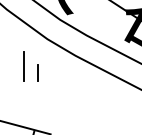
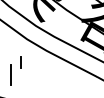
line: (23, 65) -> (10, 74), moved

